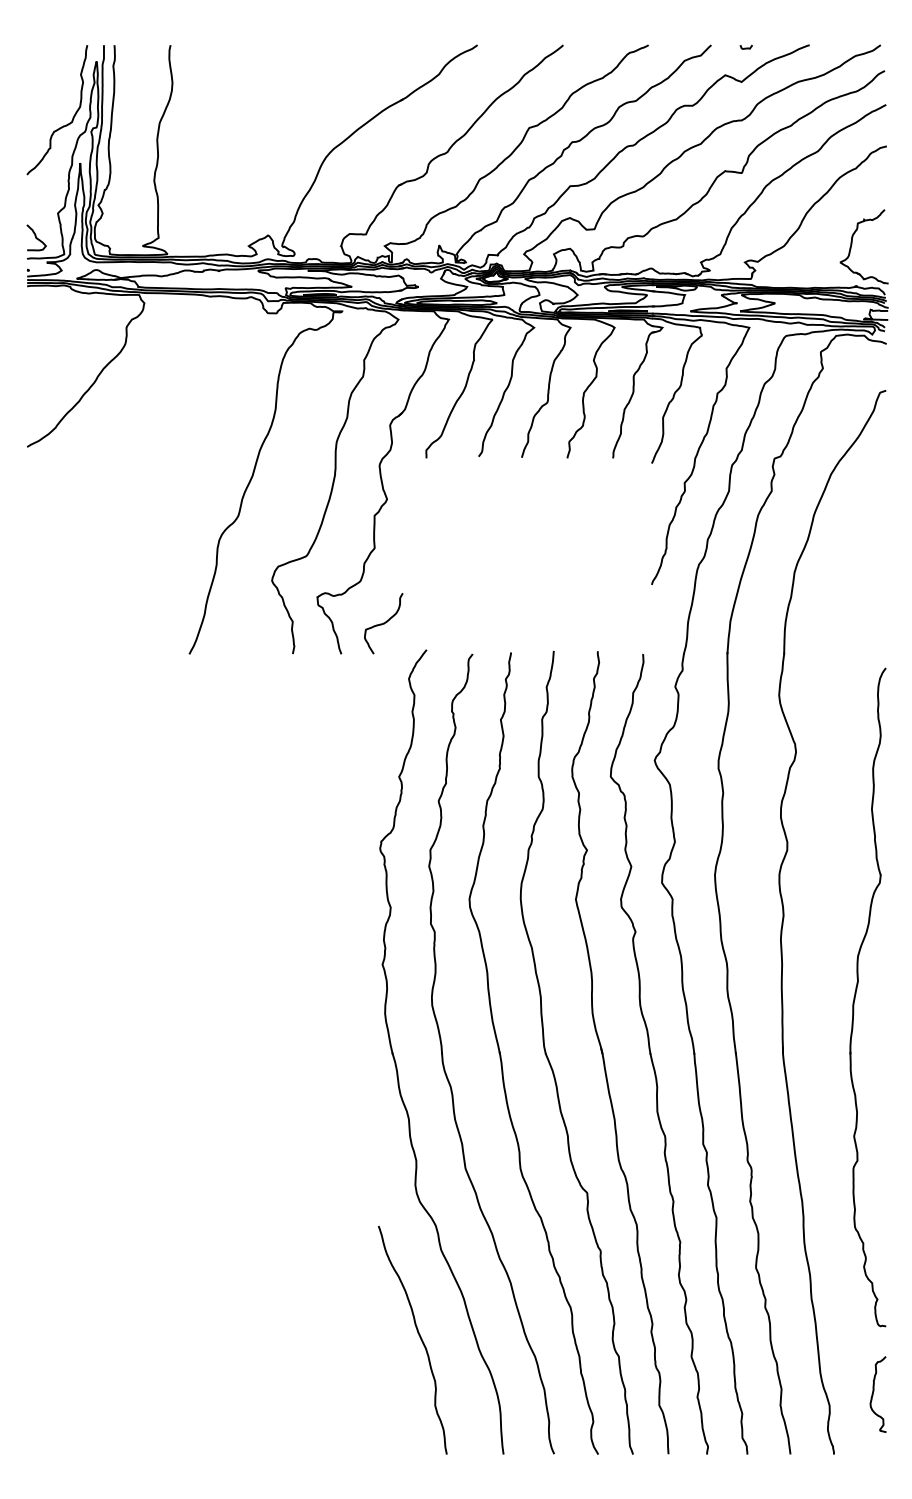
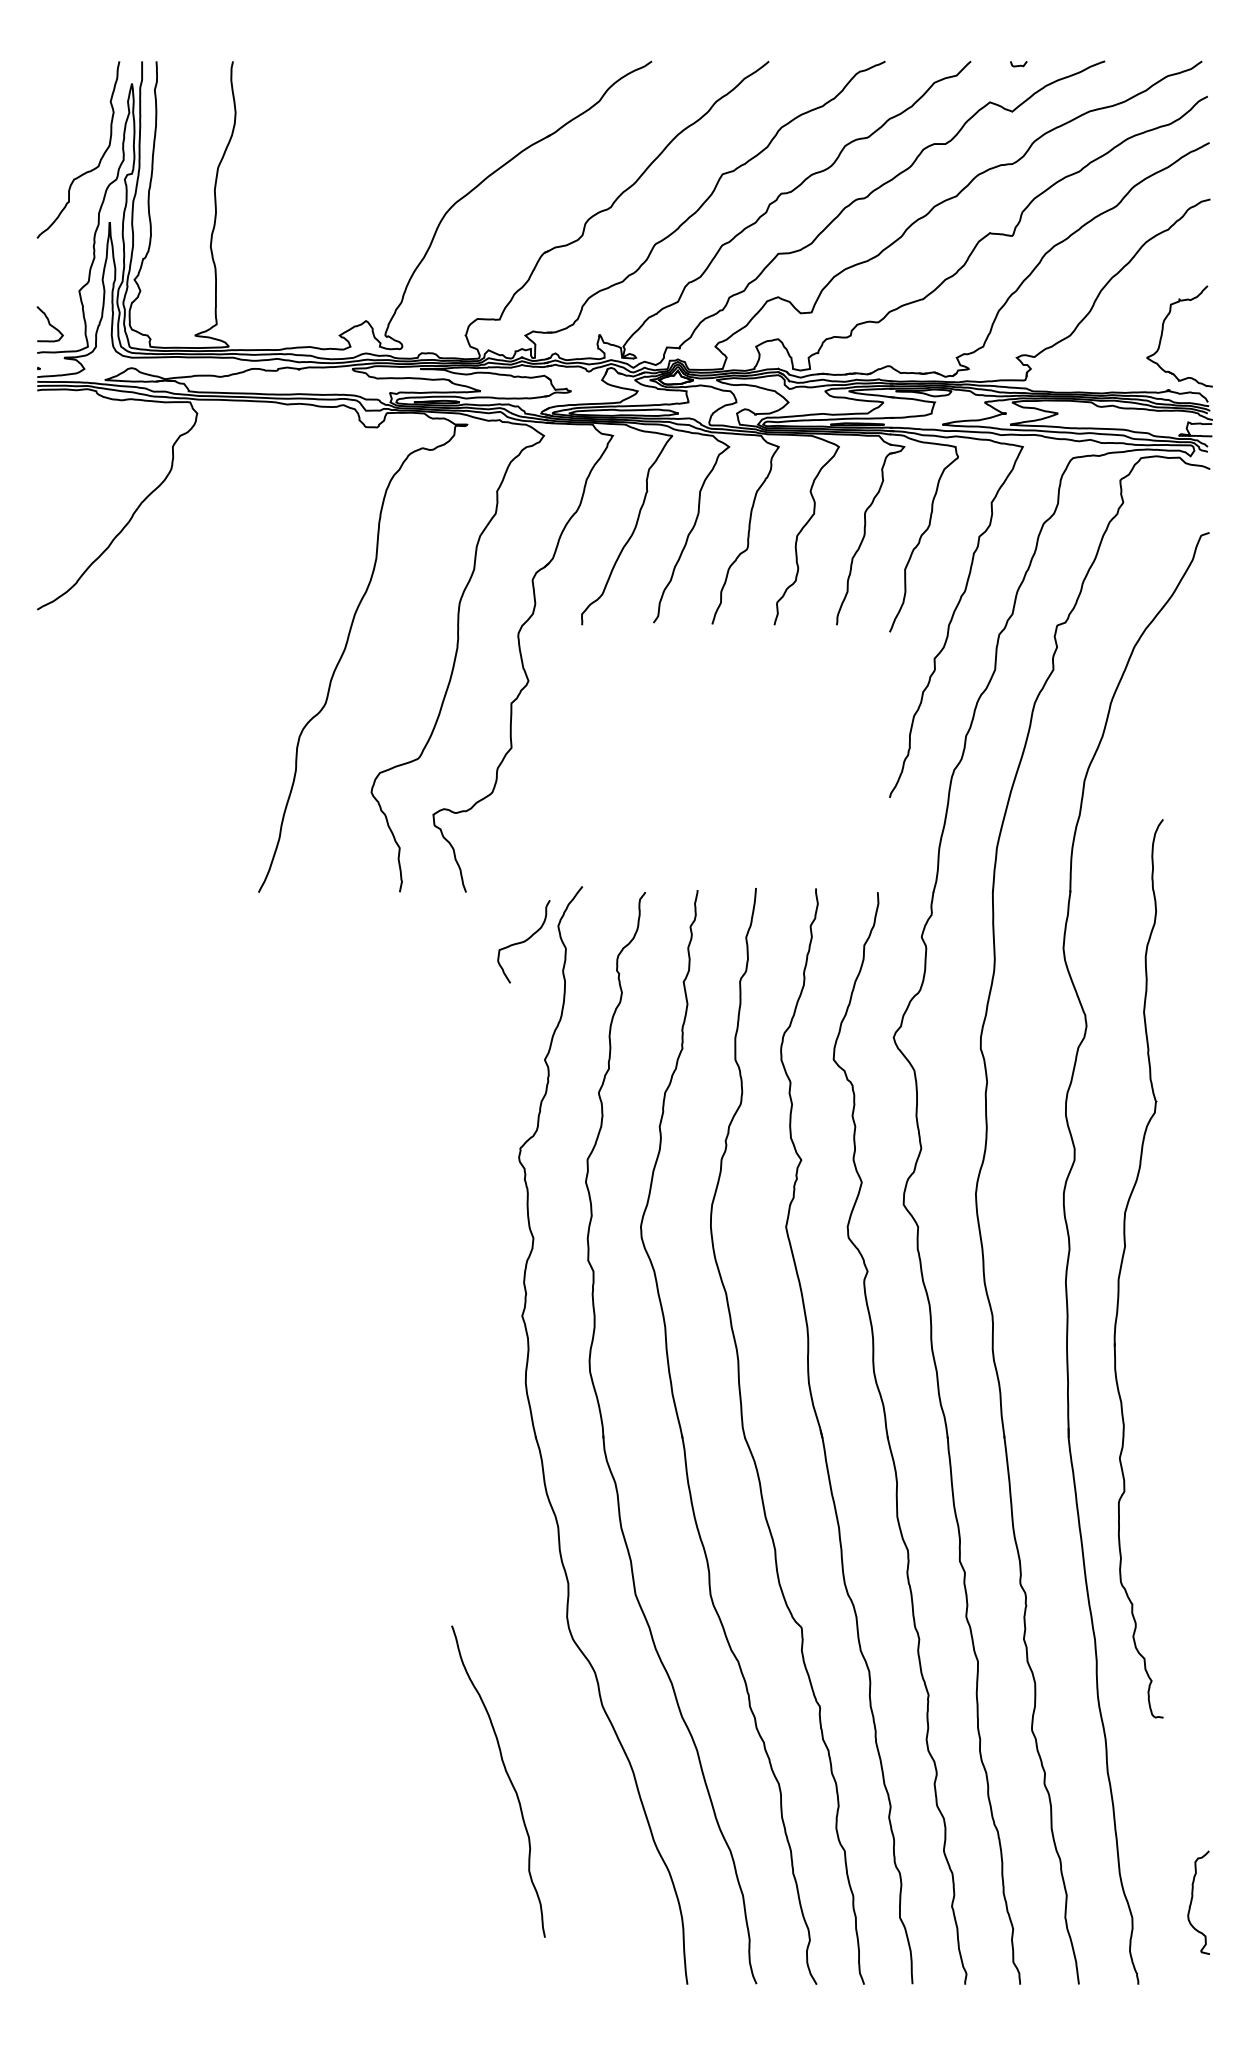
curve: (383, 623) -> (523, 941), moved
part: (856, 994) -> (1122, 1265), moved
curve: (419, 1336) -> (507, 1776), moved

